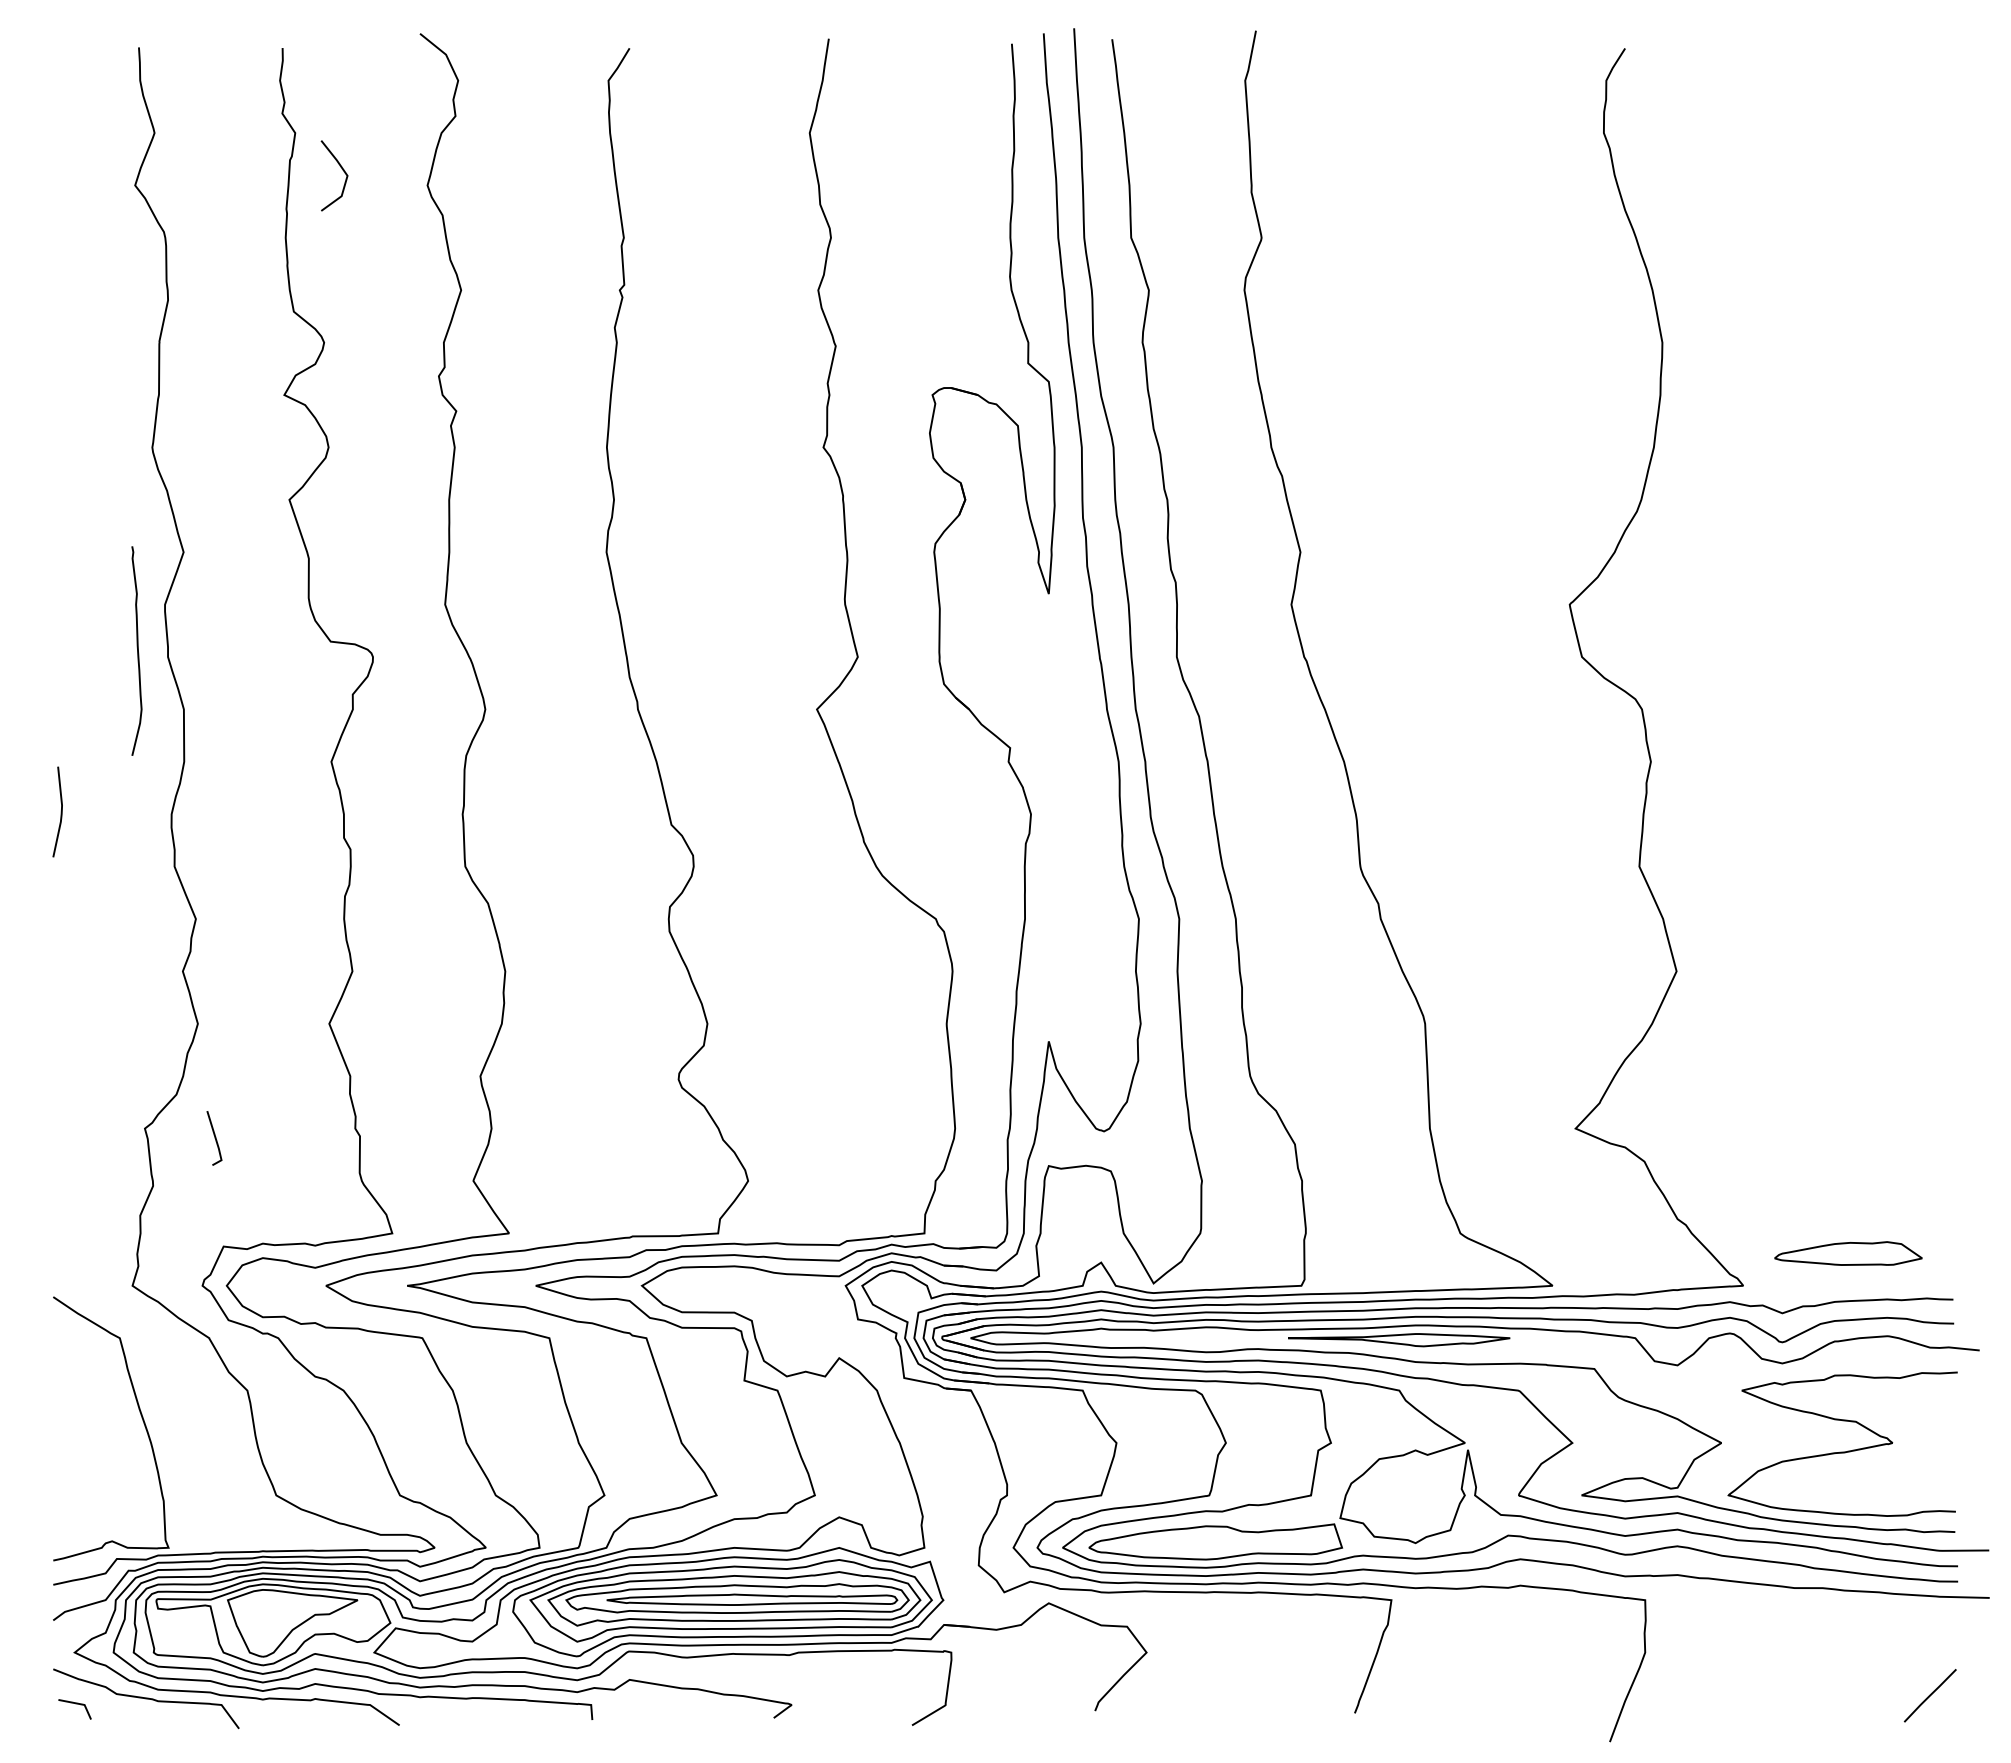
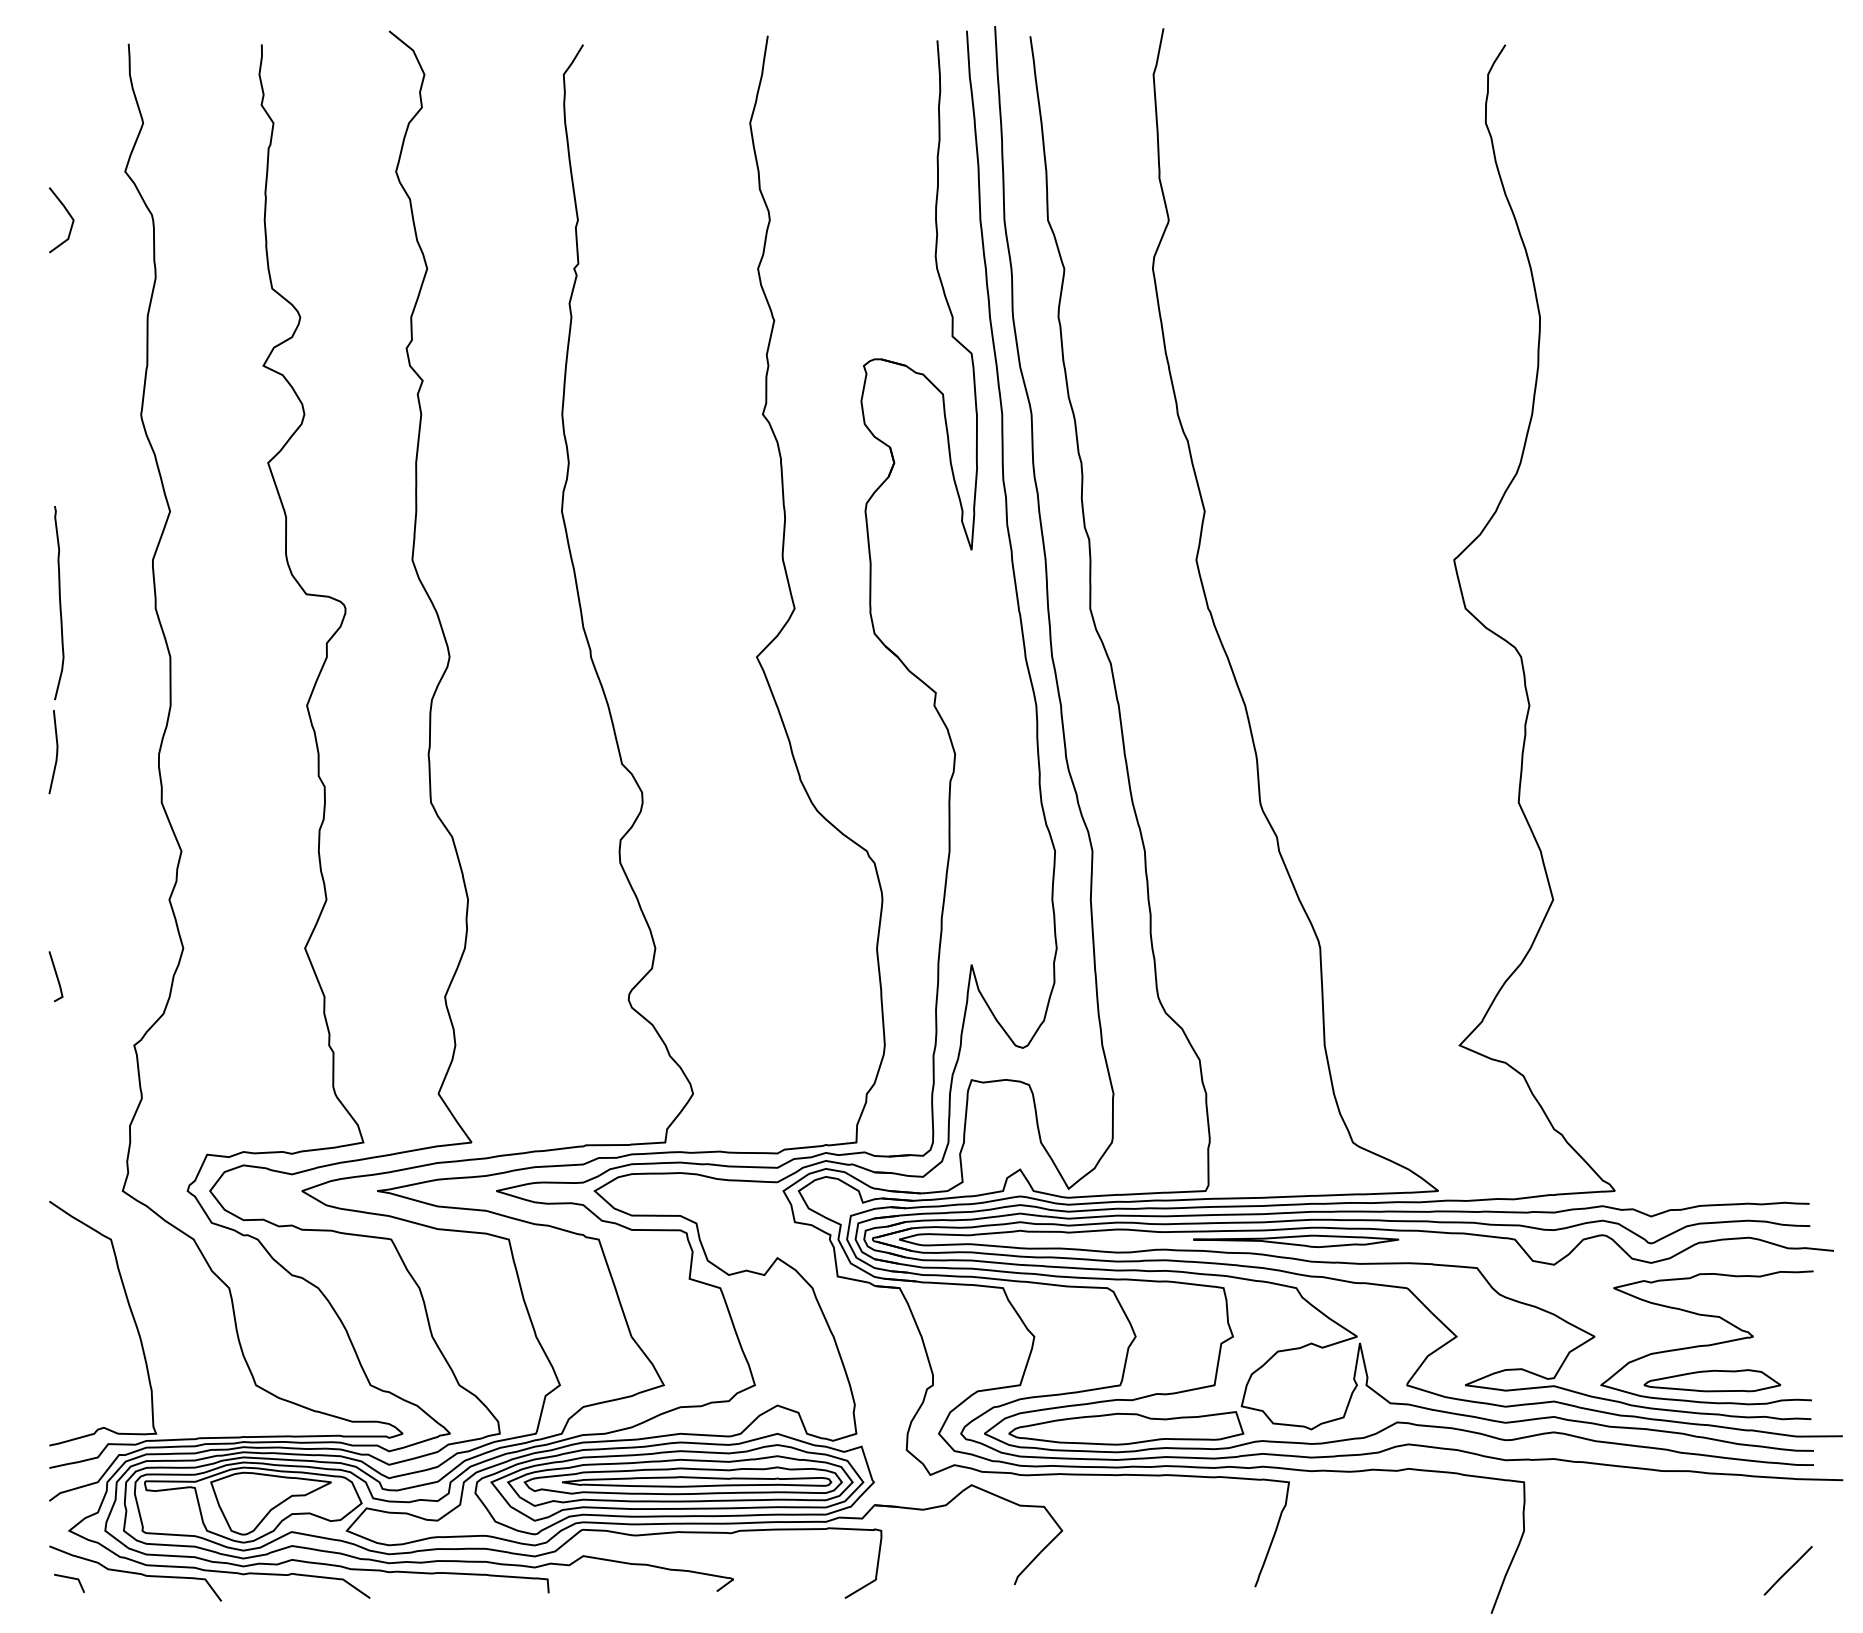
line: (342, 170) -> (69, 215), moved
curve: (137, 650) -> (59, 602), moved
line: (214, 1138) -> (56, 976), moved
part: (1848, 1253) -> (1712, 1380), moved

